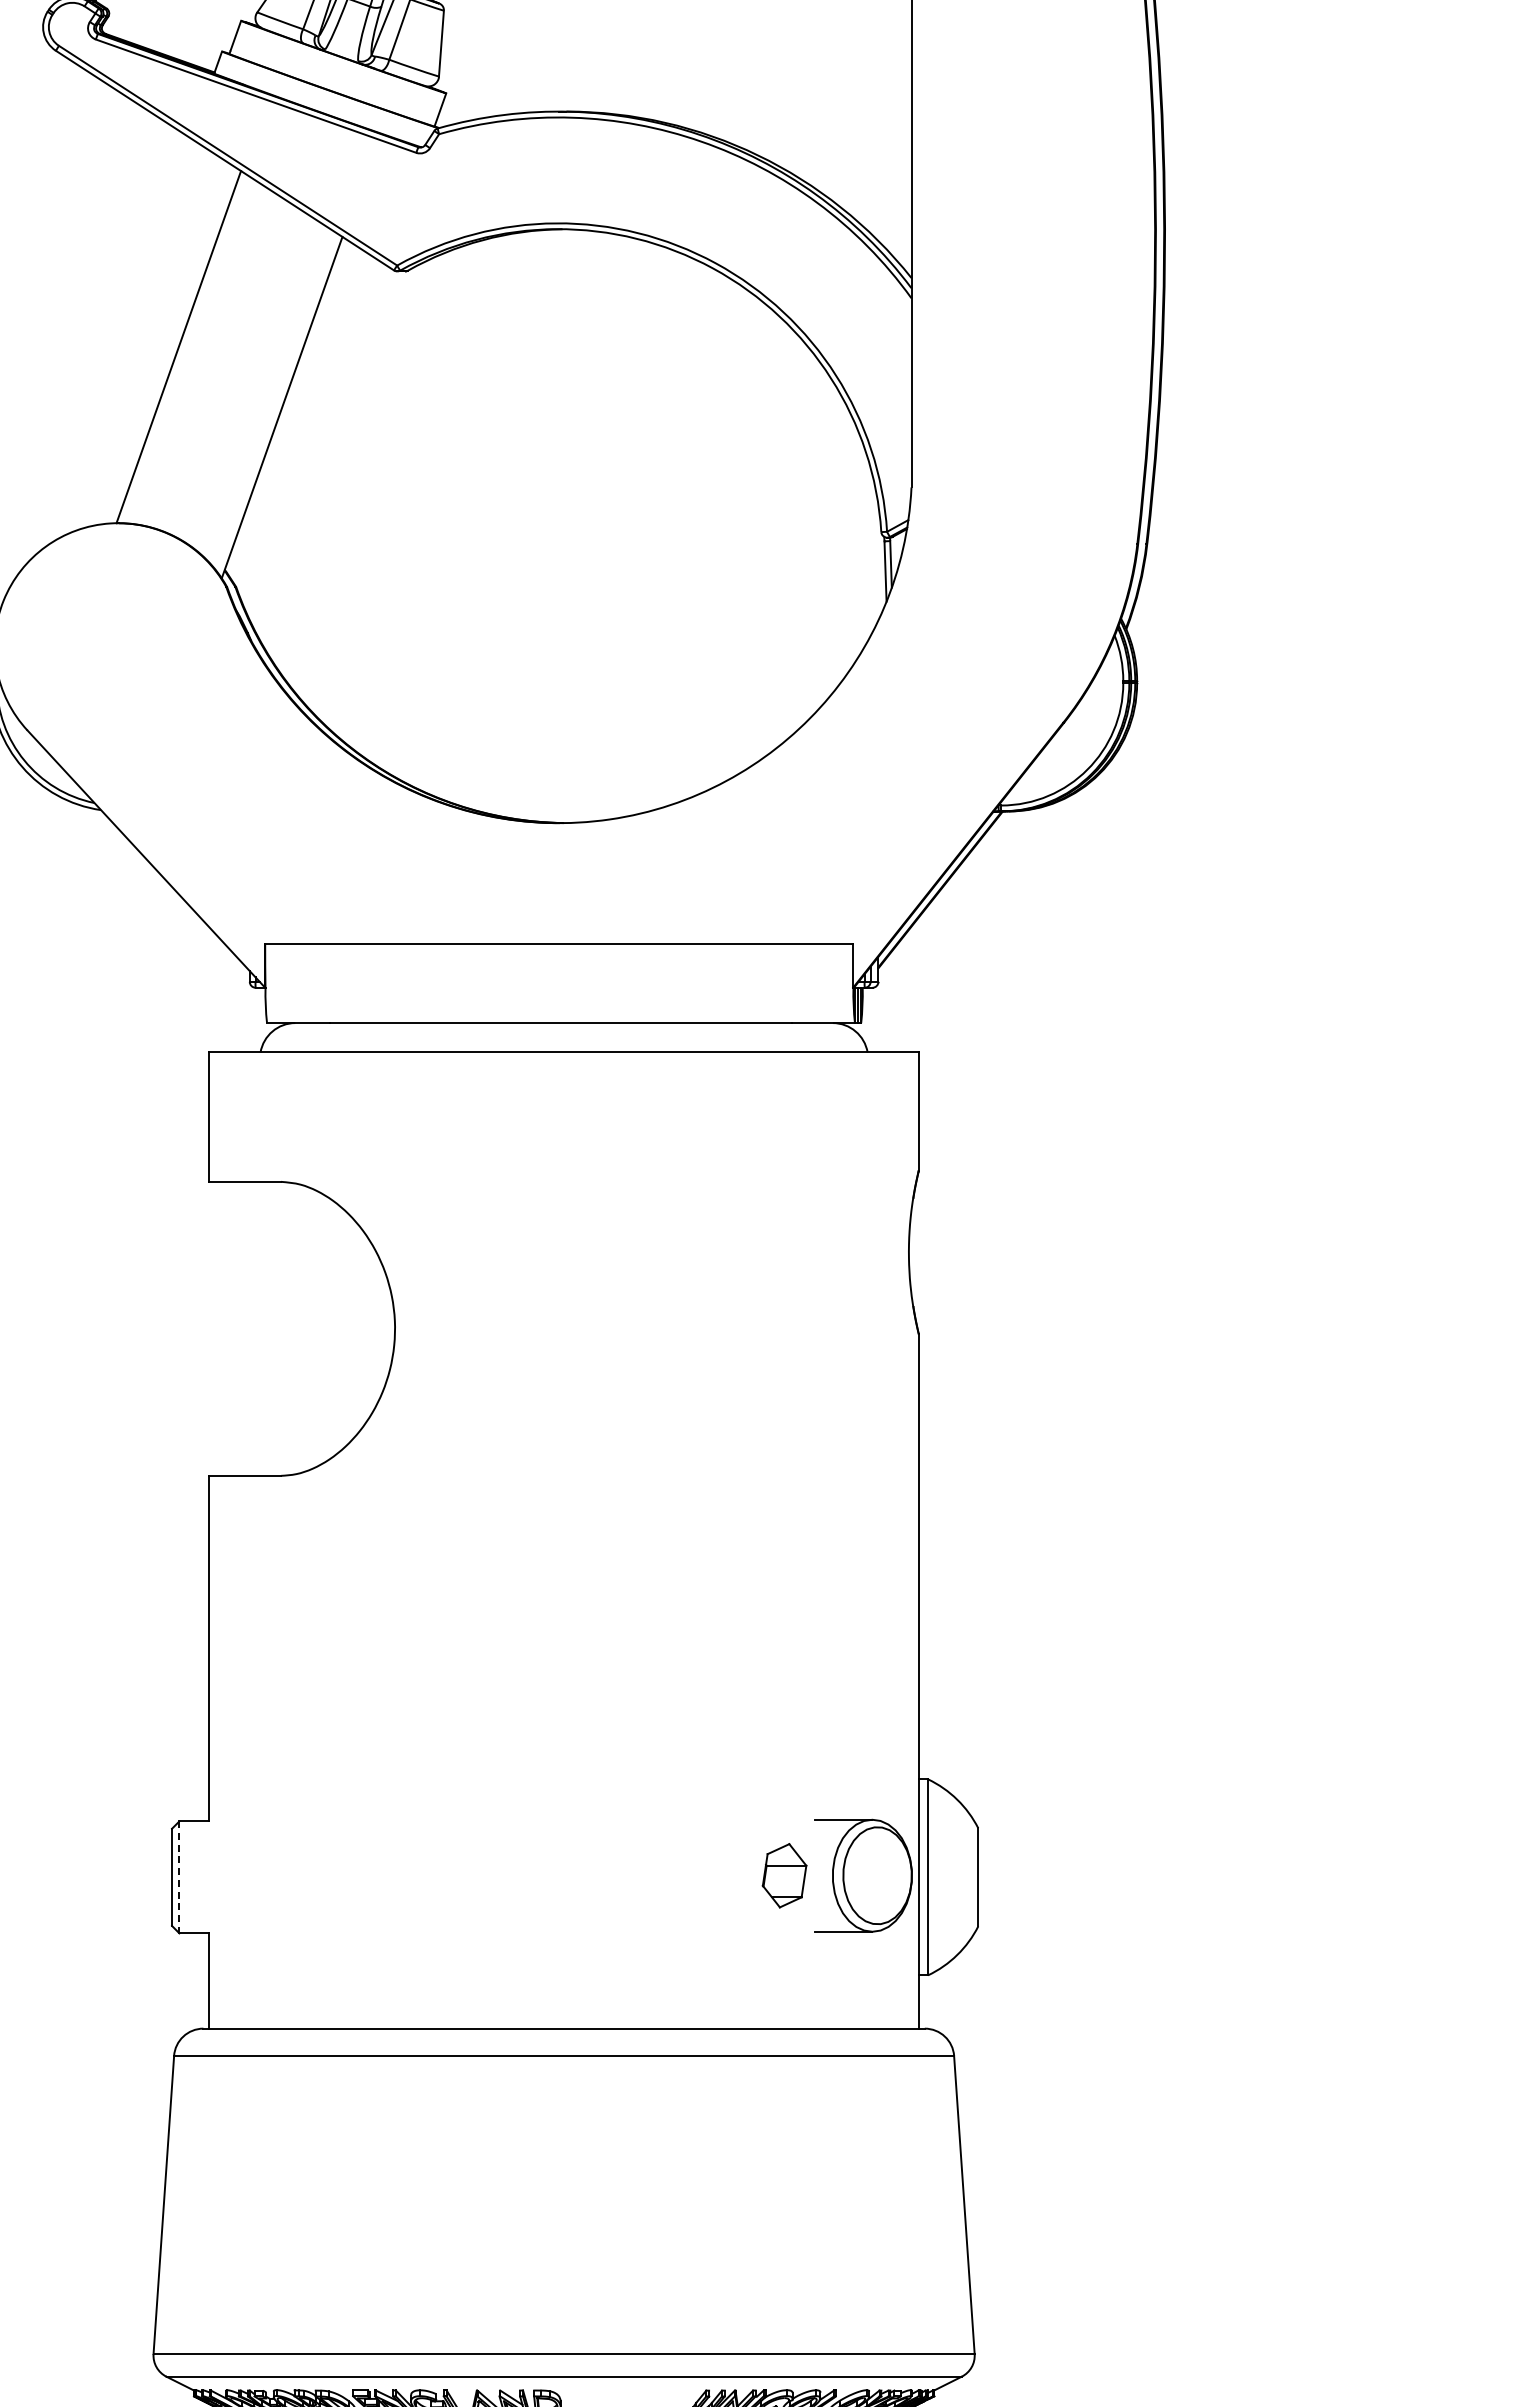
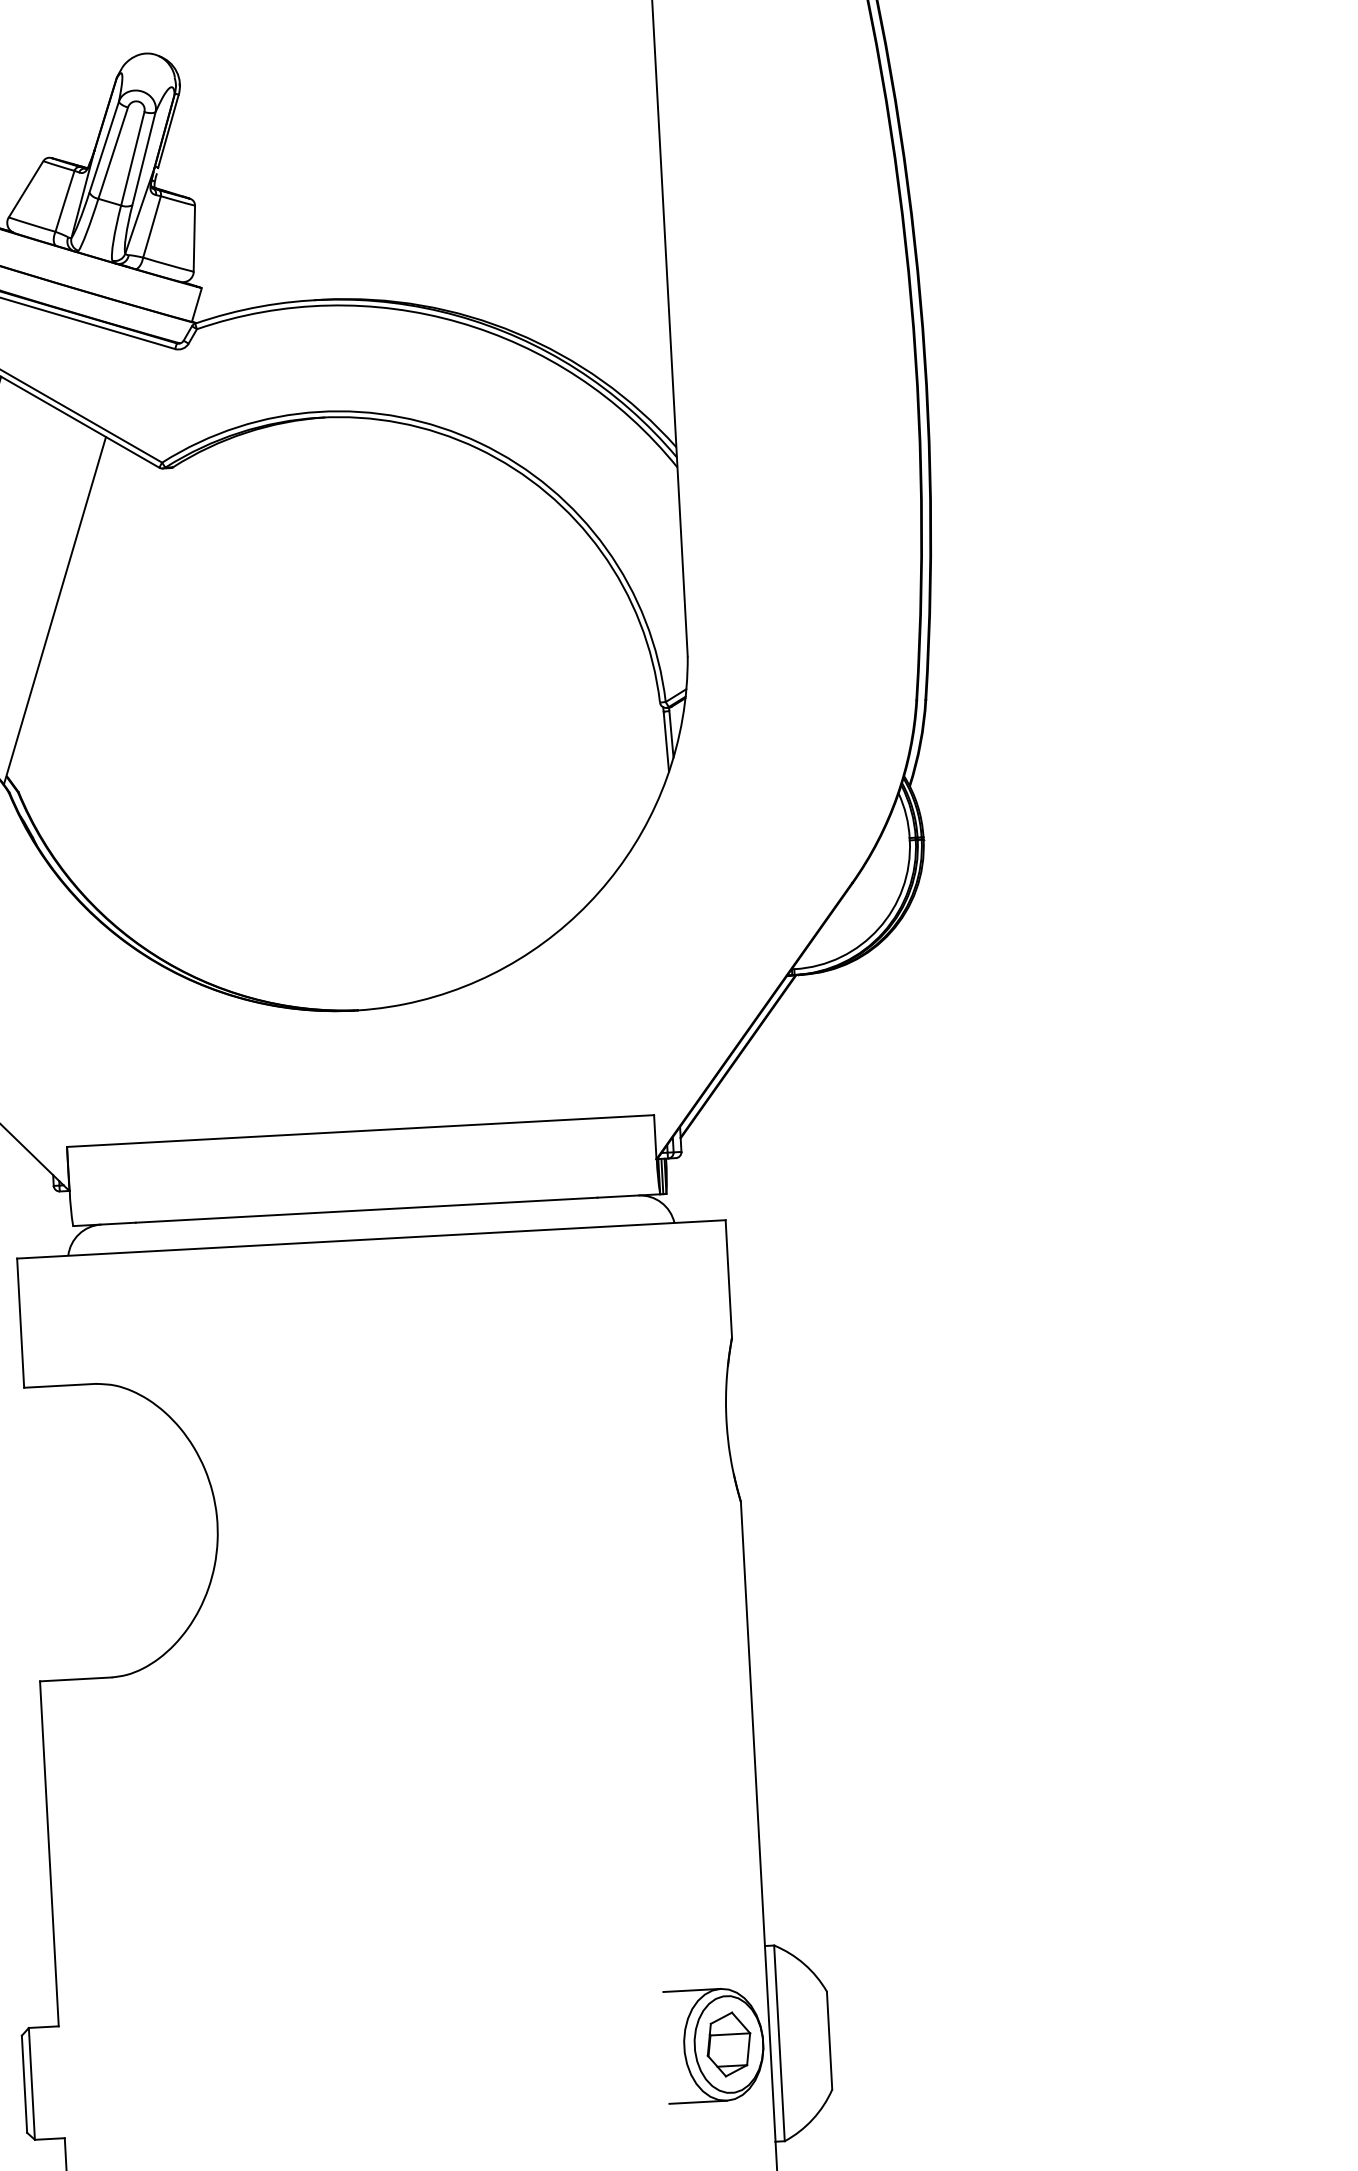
part: (784, 1875) -> (728, 2044), moved
line: (179, 1877) -> (31, 2084), dashed -> solid

